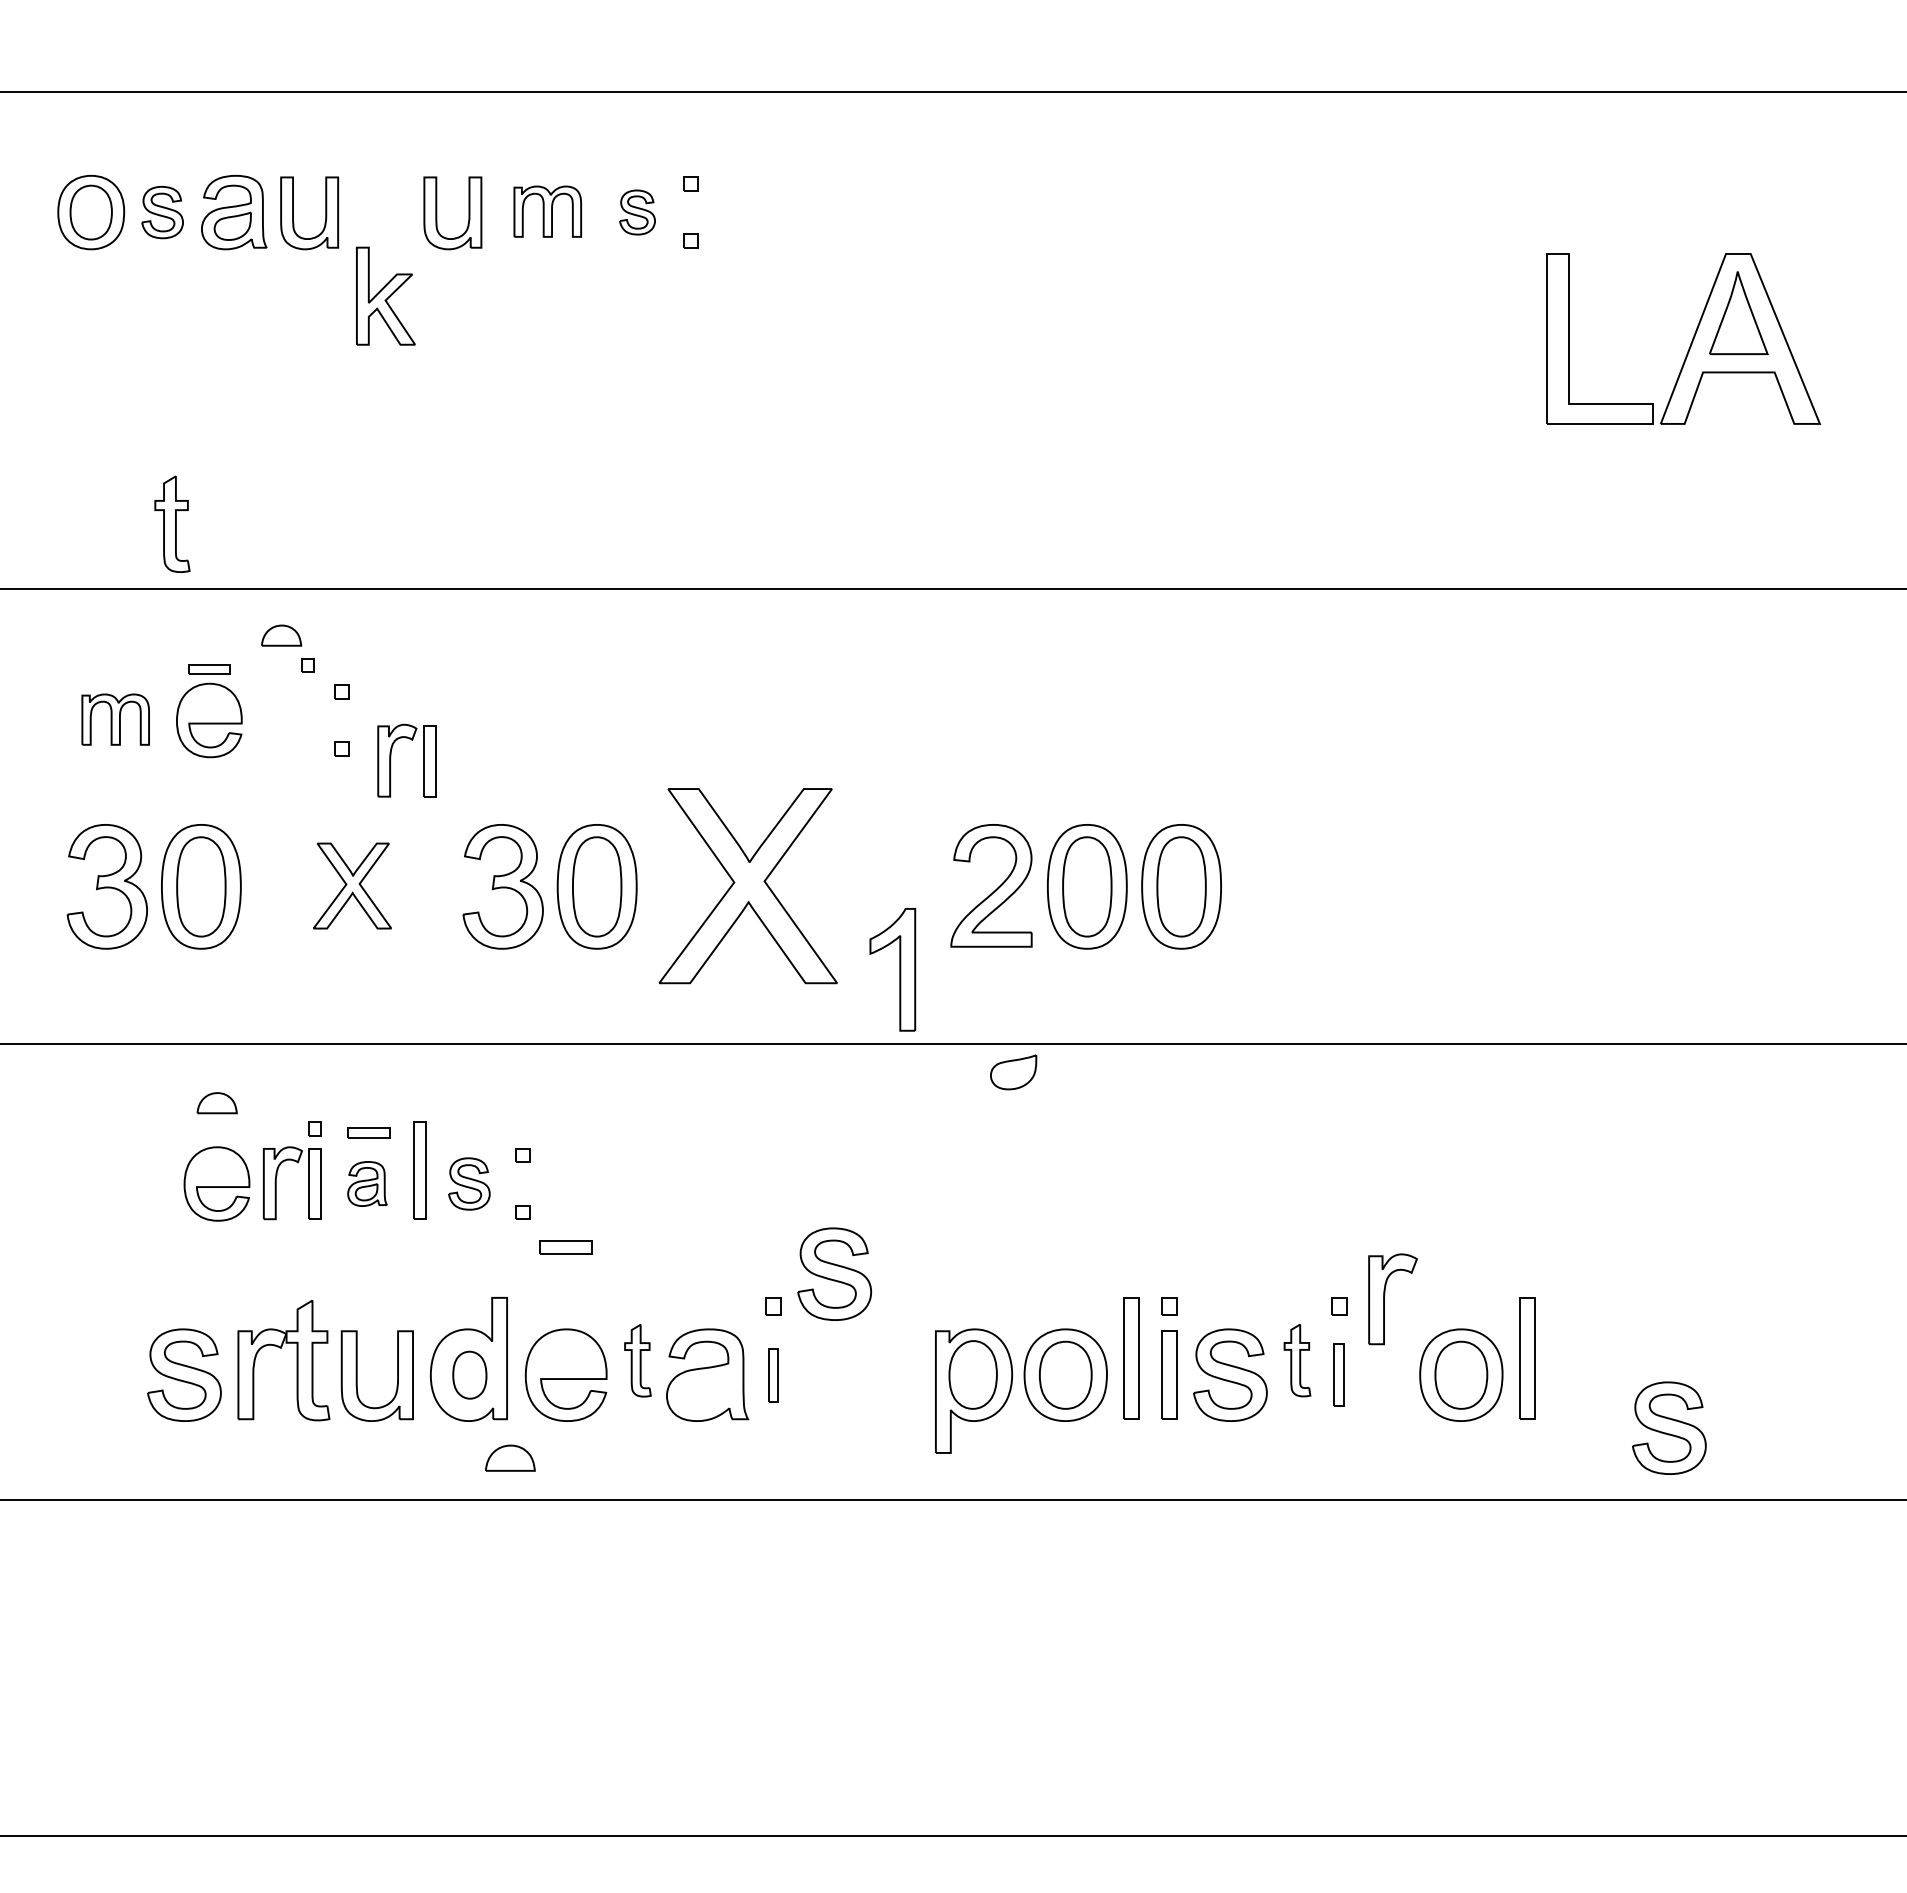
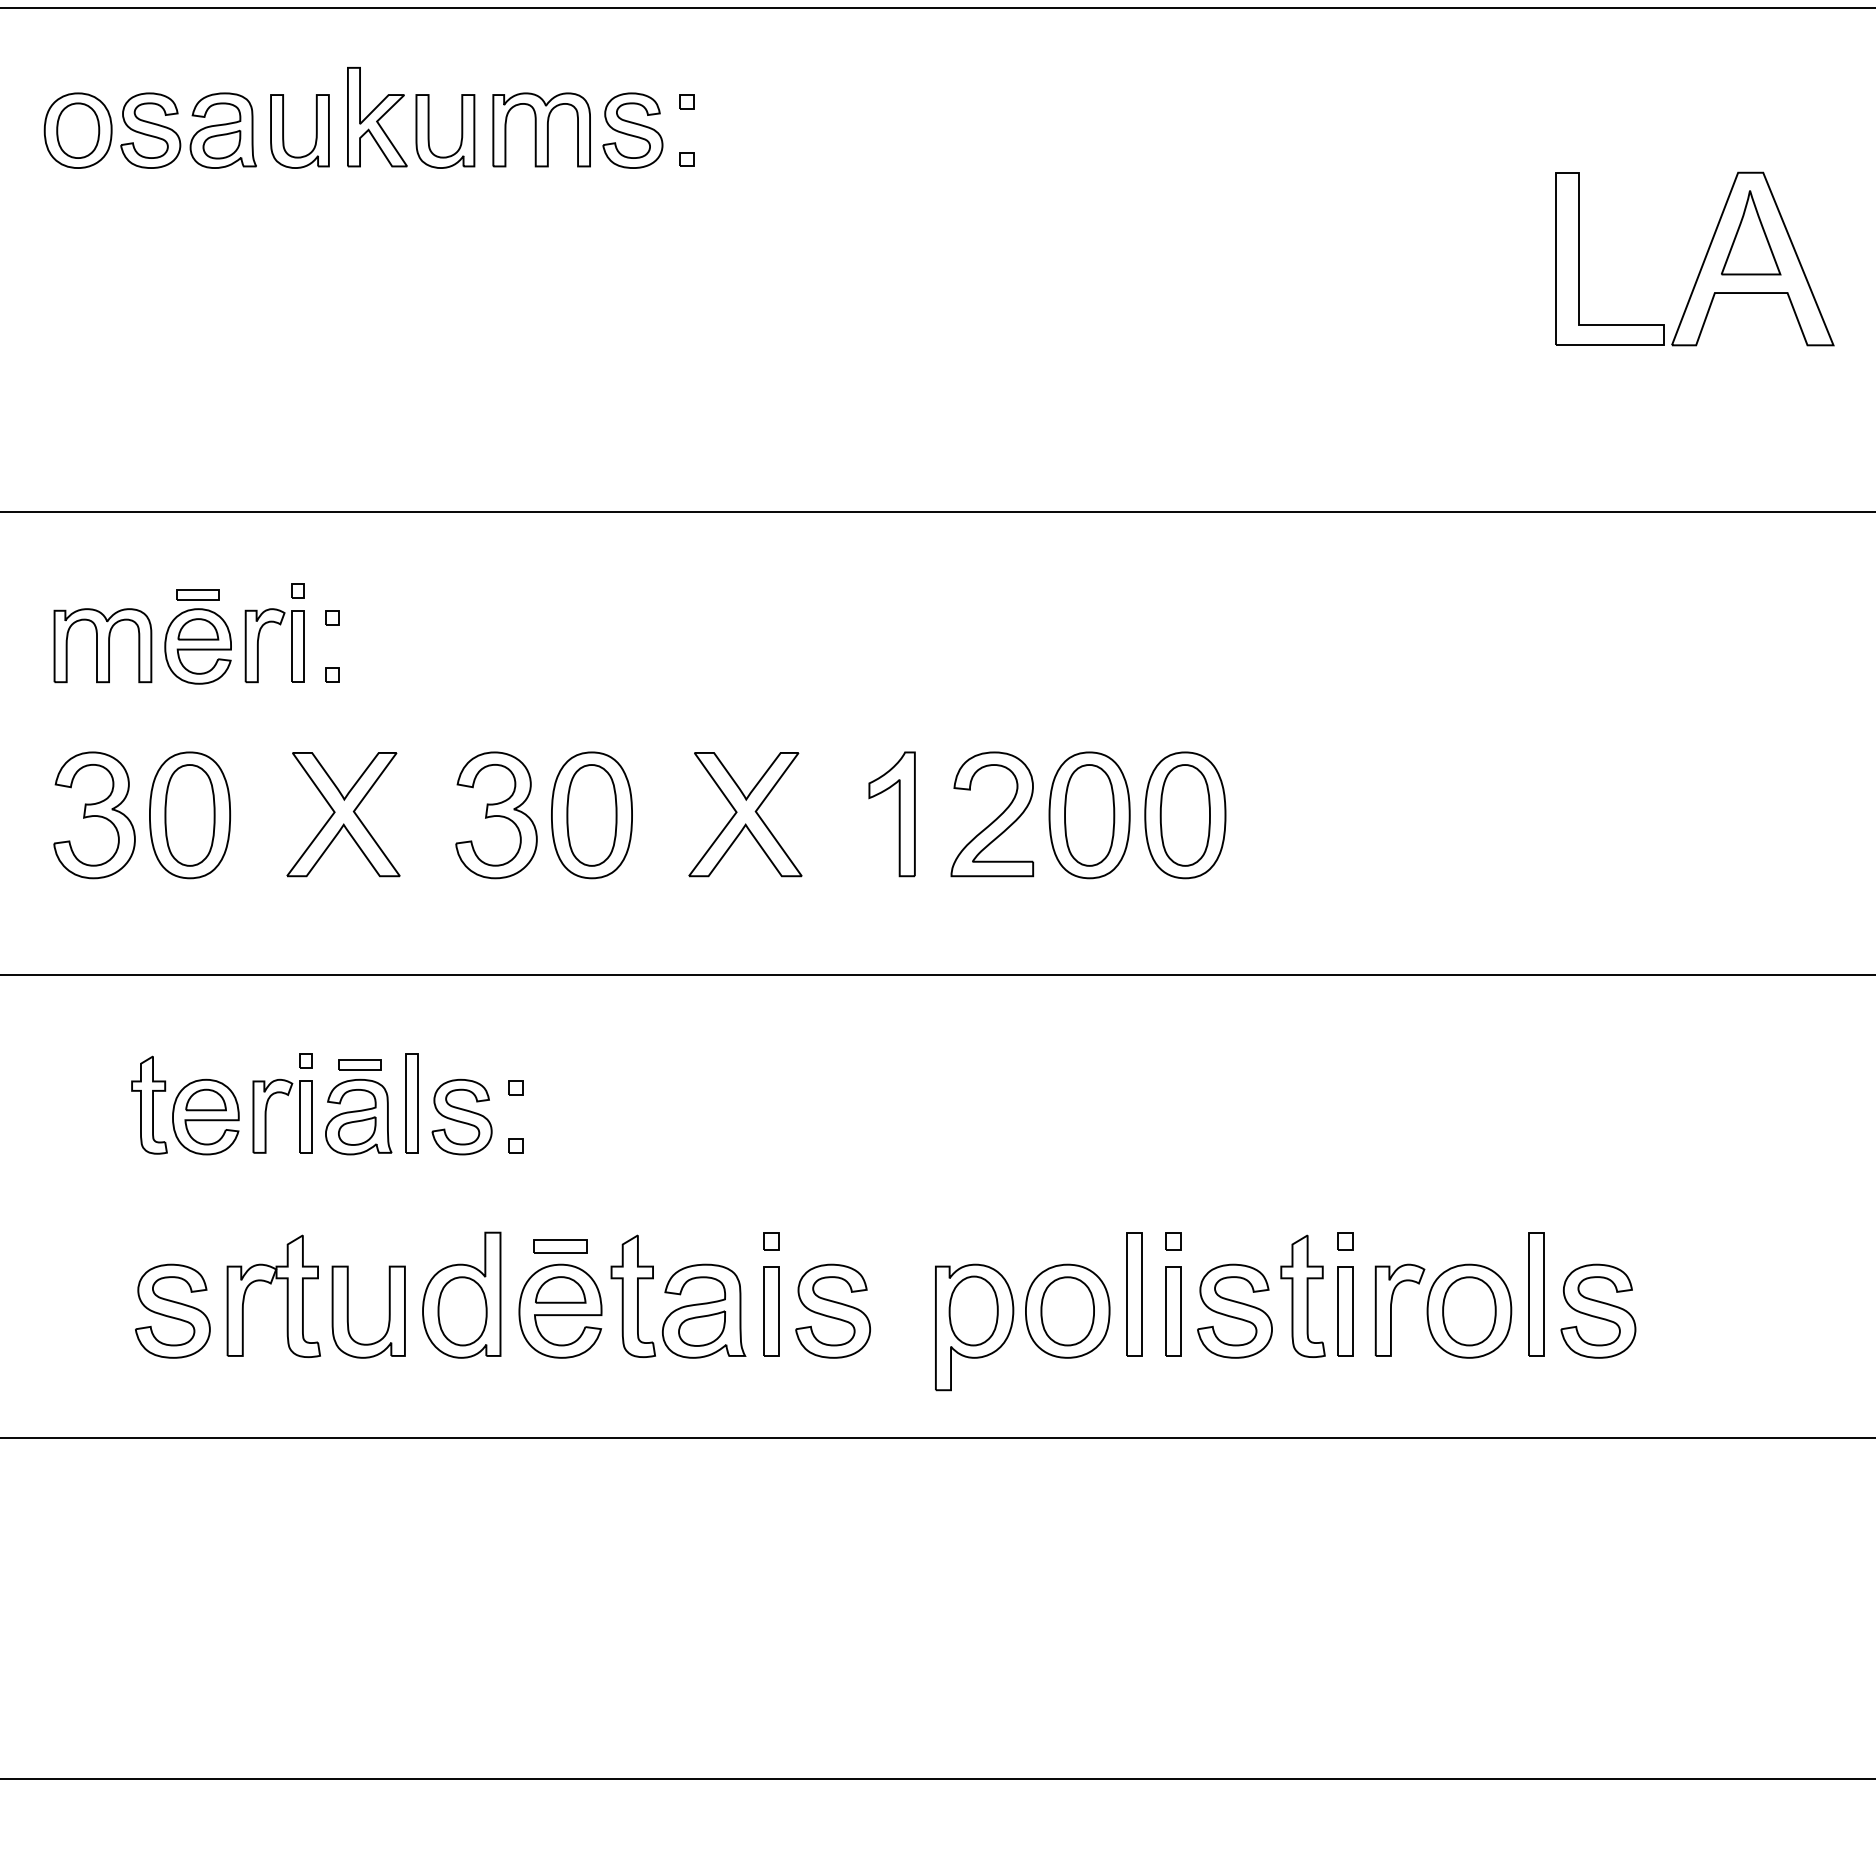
part: (547, 211) -> (541, 129), size x1.43
part: (162, 212) -> (150, 130), size x1.43
part: (637, 212) -> (632, 130), size x1.67
part: (385, 295) -> (377, 116), moved
part: (172, 523) -> (149, 1104), moved
part: (281, 635) -> (198, 629), moved
part: (115, 719) -> (102, 645), size x1.43
part: (391, 759) -> (259, 644), moved
part: (352, 885) -> (343, 814), size x1.43
part: (748, 885) -> (745, 814), size x0.62
part: (899, 969) -> (898, 814), moved
part: (1013, 1072) -> (701, 1328), moved
part: (216, 1103) -> (205, 1100), moved
part: (367, 1183) -> (358, 1116), size x1.67
part: (469, 1183) -> (462, 1116), size x1.43
part: (565, 1247) -> (559, 1246), moved
part: (834, 1273) -> (832, 1310), moved
part: (1384, 1299) -> (1391, 1310), moved
part: (637, 1360) -> (632, 1296), size x1.67
part: (1297, 1360) -> (1303, 1296), size x1.67
part: (469, 1374) -> (462, 1310), size x1.43
part: (773, 1374) -> (770, 1310), size x1.67
part: (1339, 1374) -> (1345, 1310), size x1.43
part: (1669, 1427) -> (1598, 1310), moved
part: (510, 1457) -> (560, 1289), moved

